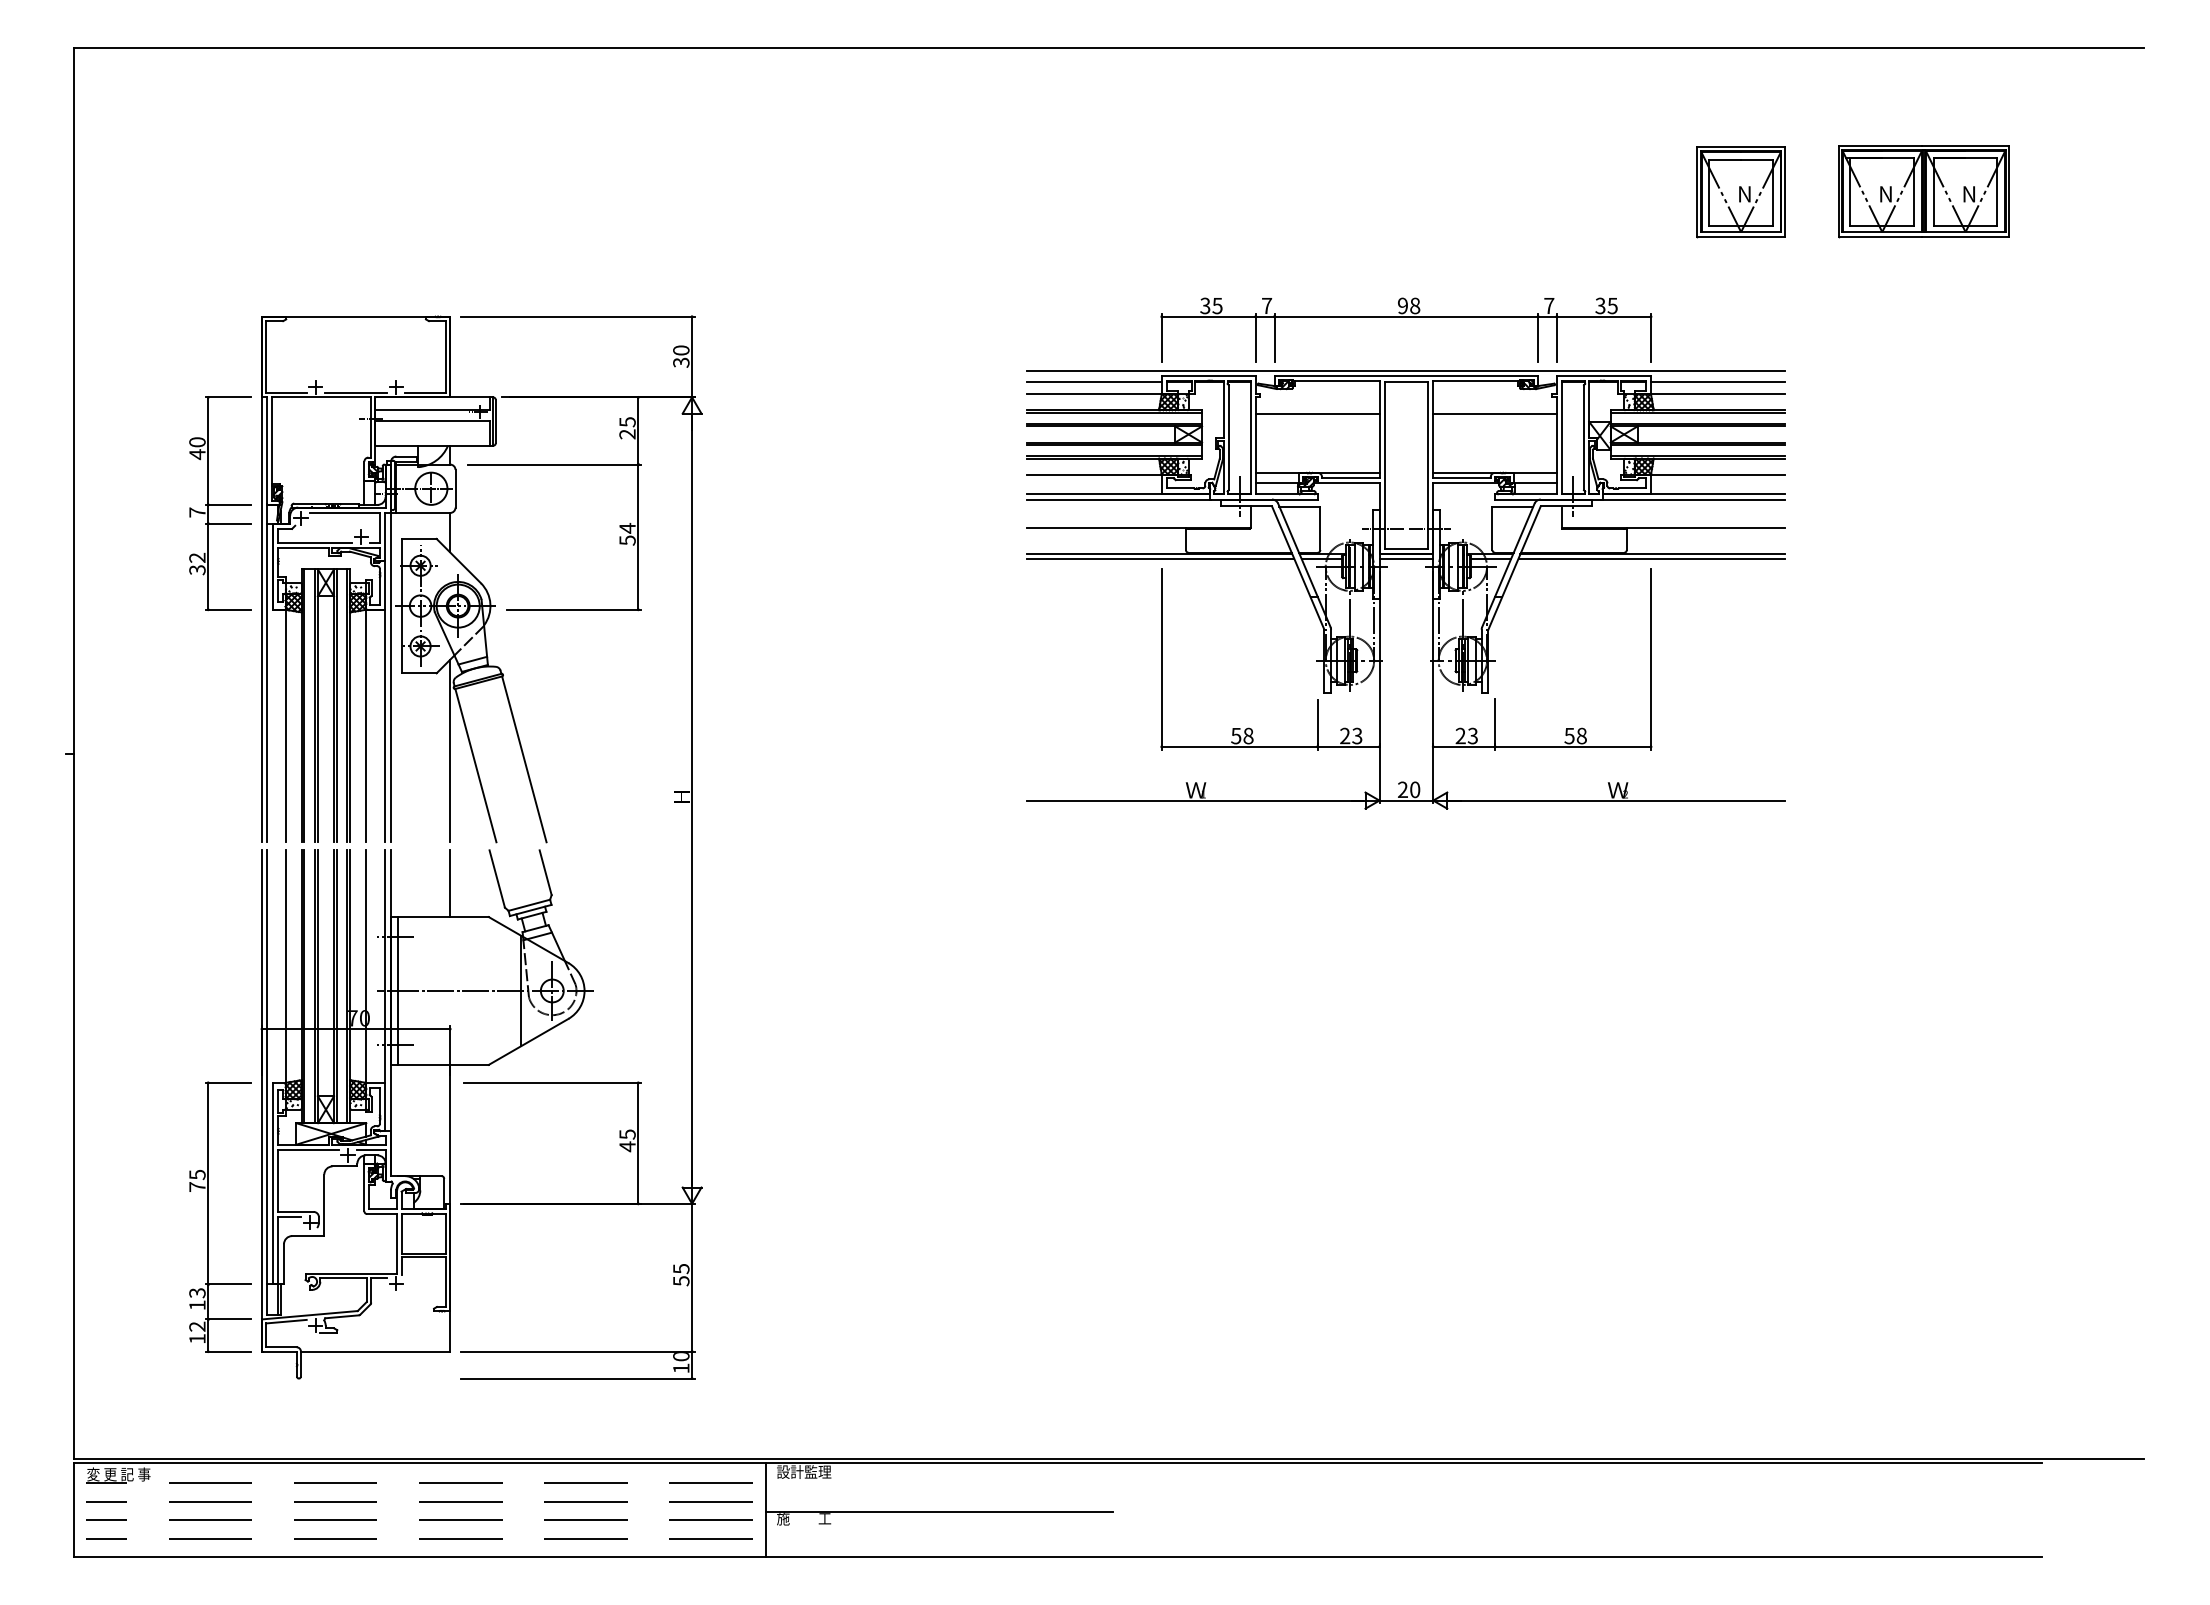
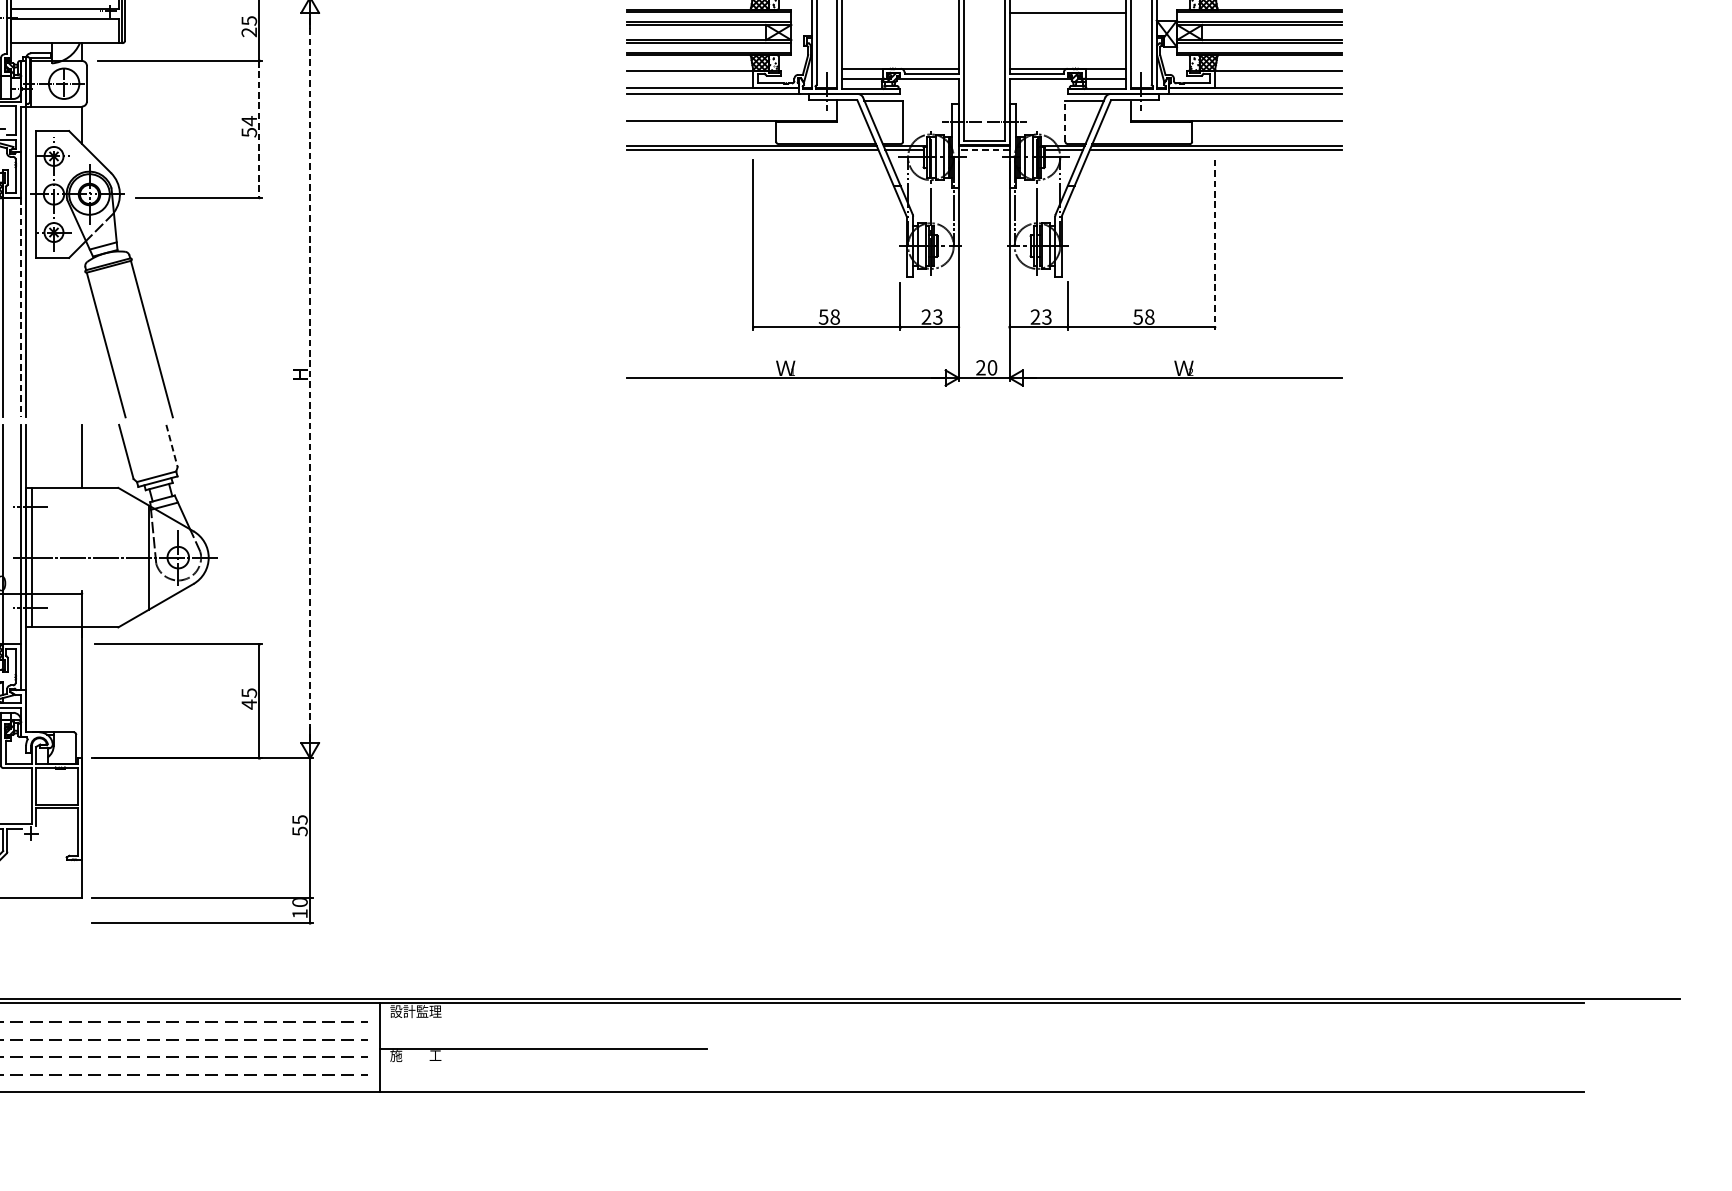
line: (1317, 414) -> (900, 13), removed
line: (1492, 528) -> (1065, 121), solid -> dashed
line: (638, 537) -> (259, 129), solid -> dashed
line: (1406, 558) -> (984, 149), solid -> dashed
line: (1651, 659) -> (1215, 244), solid -> dashed
line: (385, 726) -> (20, 308), solid -> dashed
line: (450, 750) -> (82, 330), removed
line: (692, 800) -> (310, 377), solid -> dashed
line: (545, 873) -> (171, 446), solid -> dashed

